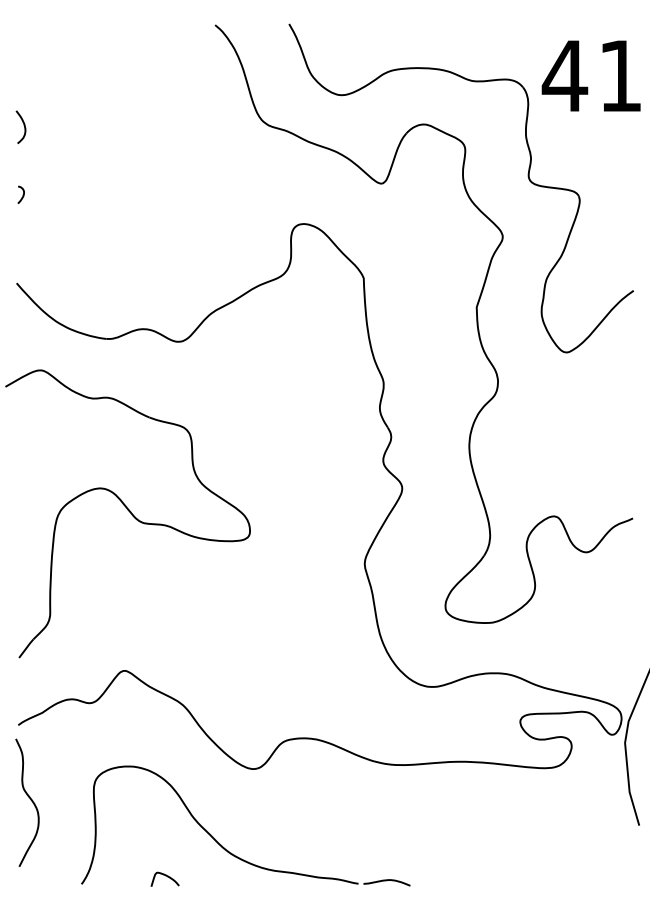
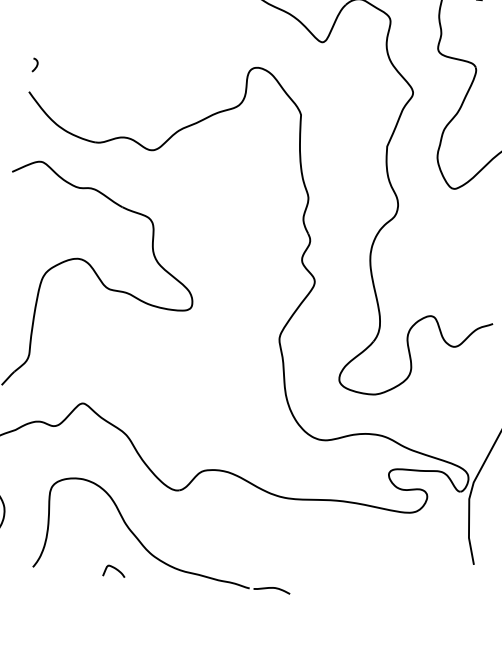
curve: (22, 194) -> (36, 65), moved
curve: (165, 876) -> (114, 569), moved

